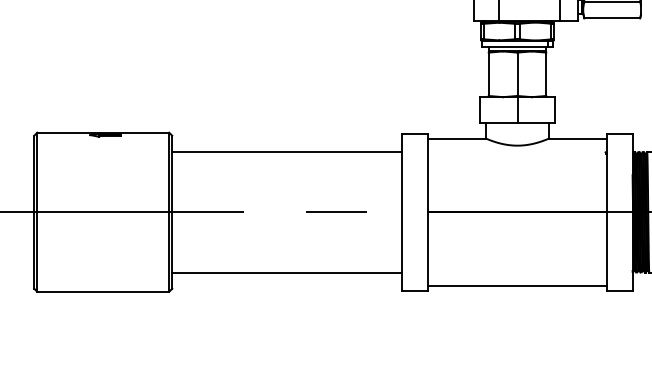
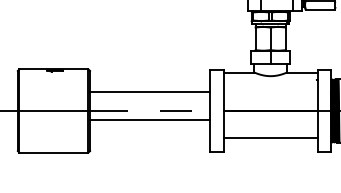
line: (287, 152) -> (150, 92), moved
line: (287, 272) -> (150, 119), moved
line: (517, 285) -> (270, 138), moved

